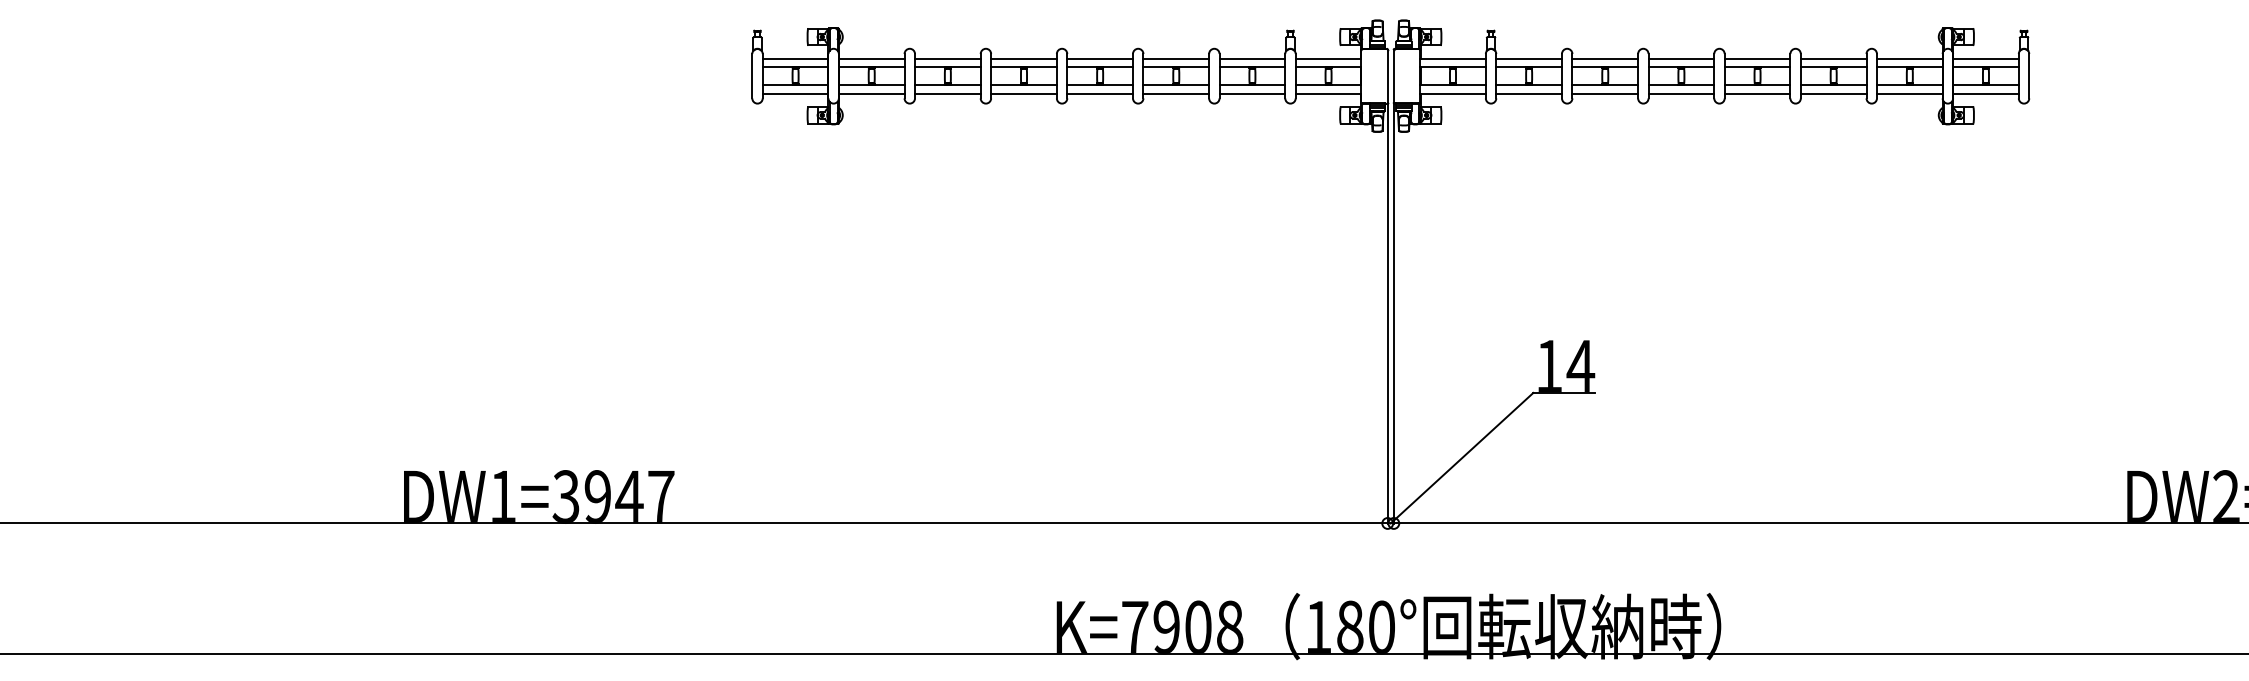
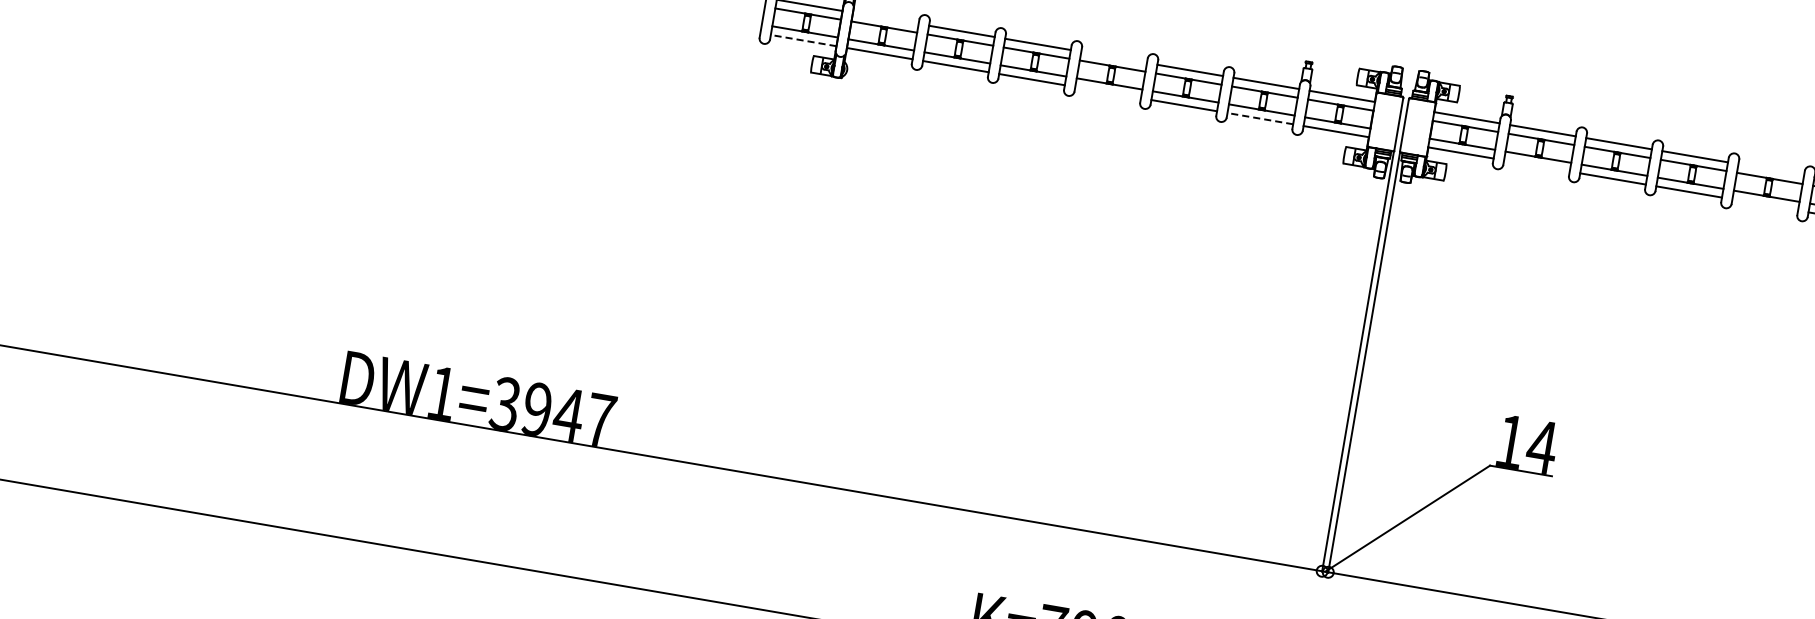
line: (871, 58) -> (885, 18), removed
line: (1099, 58) -> (1113, 57), removed
line: (1757, 58) -> (1771, 169), removed
line: (795, 93) -> (803, 40), solid -> dashed
line: (1099, 93) -> (1107, 92), removed
line: (1252, 93) -> (1260, 118), solid -> dashed
line: (1528, 93) -> (1536, 165), removed
line: (1757, 93) -> (1765, 204), removed

